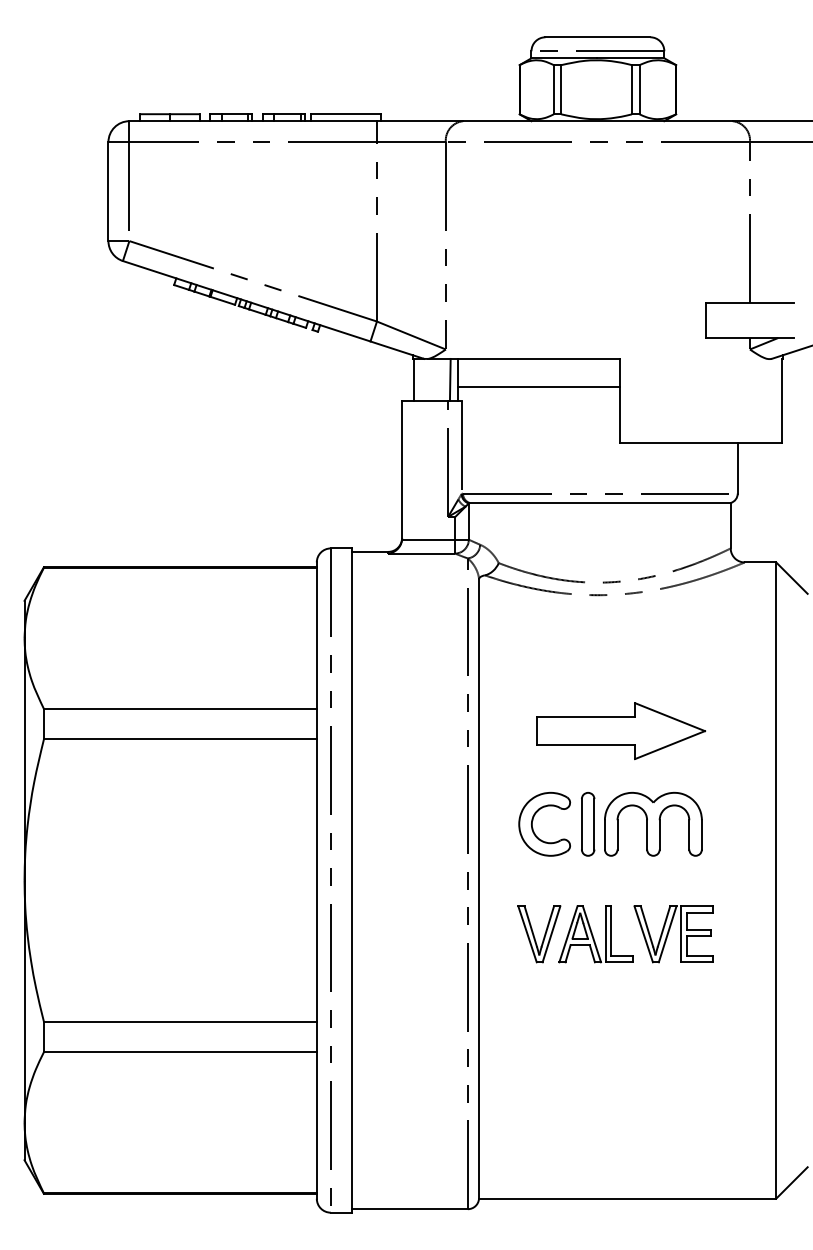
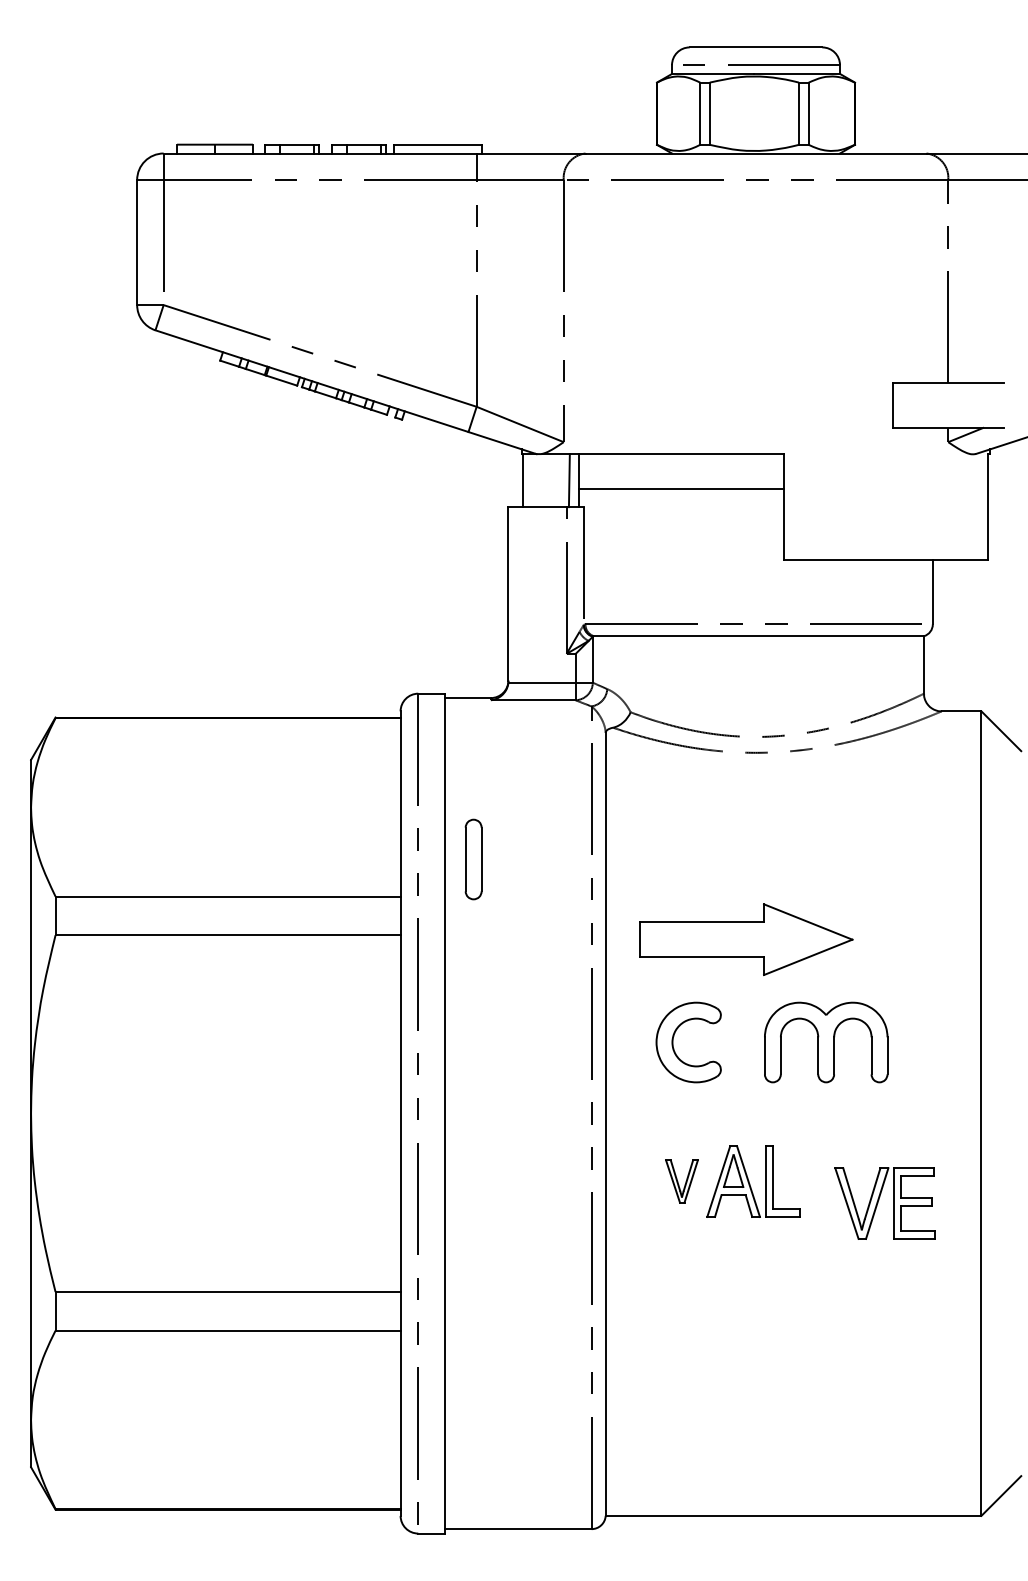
part: (621, 730) -> (746, 939), moved
part: (588, 824) -> (473, 859), moved
part: (538, 934) -> (681, 1181), size x0.6
part: (673, 934) -> (884, 1203), moved

